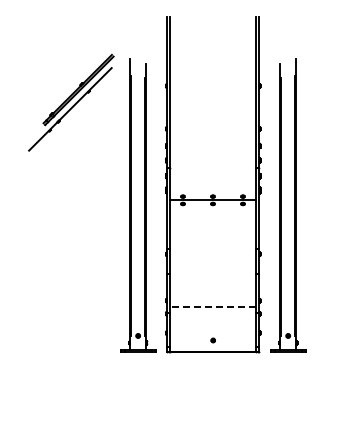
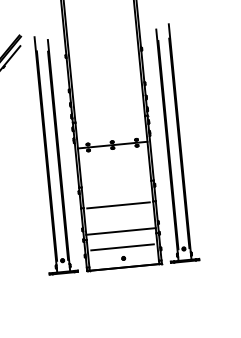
line: (212, 274) -> (117, 205), added
line: (212, 307) -> (120, 231), dashed -> solid
line: (212, 326) -> (121, 247), added

